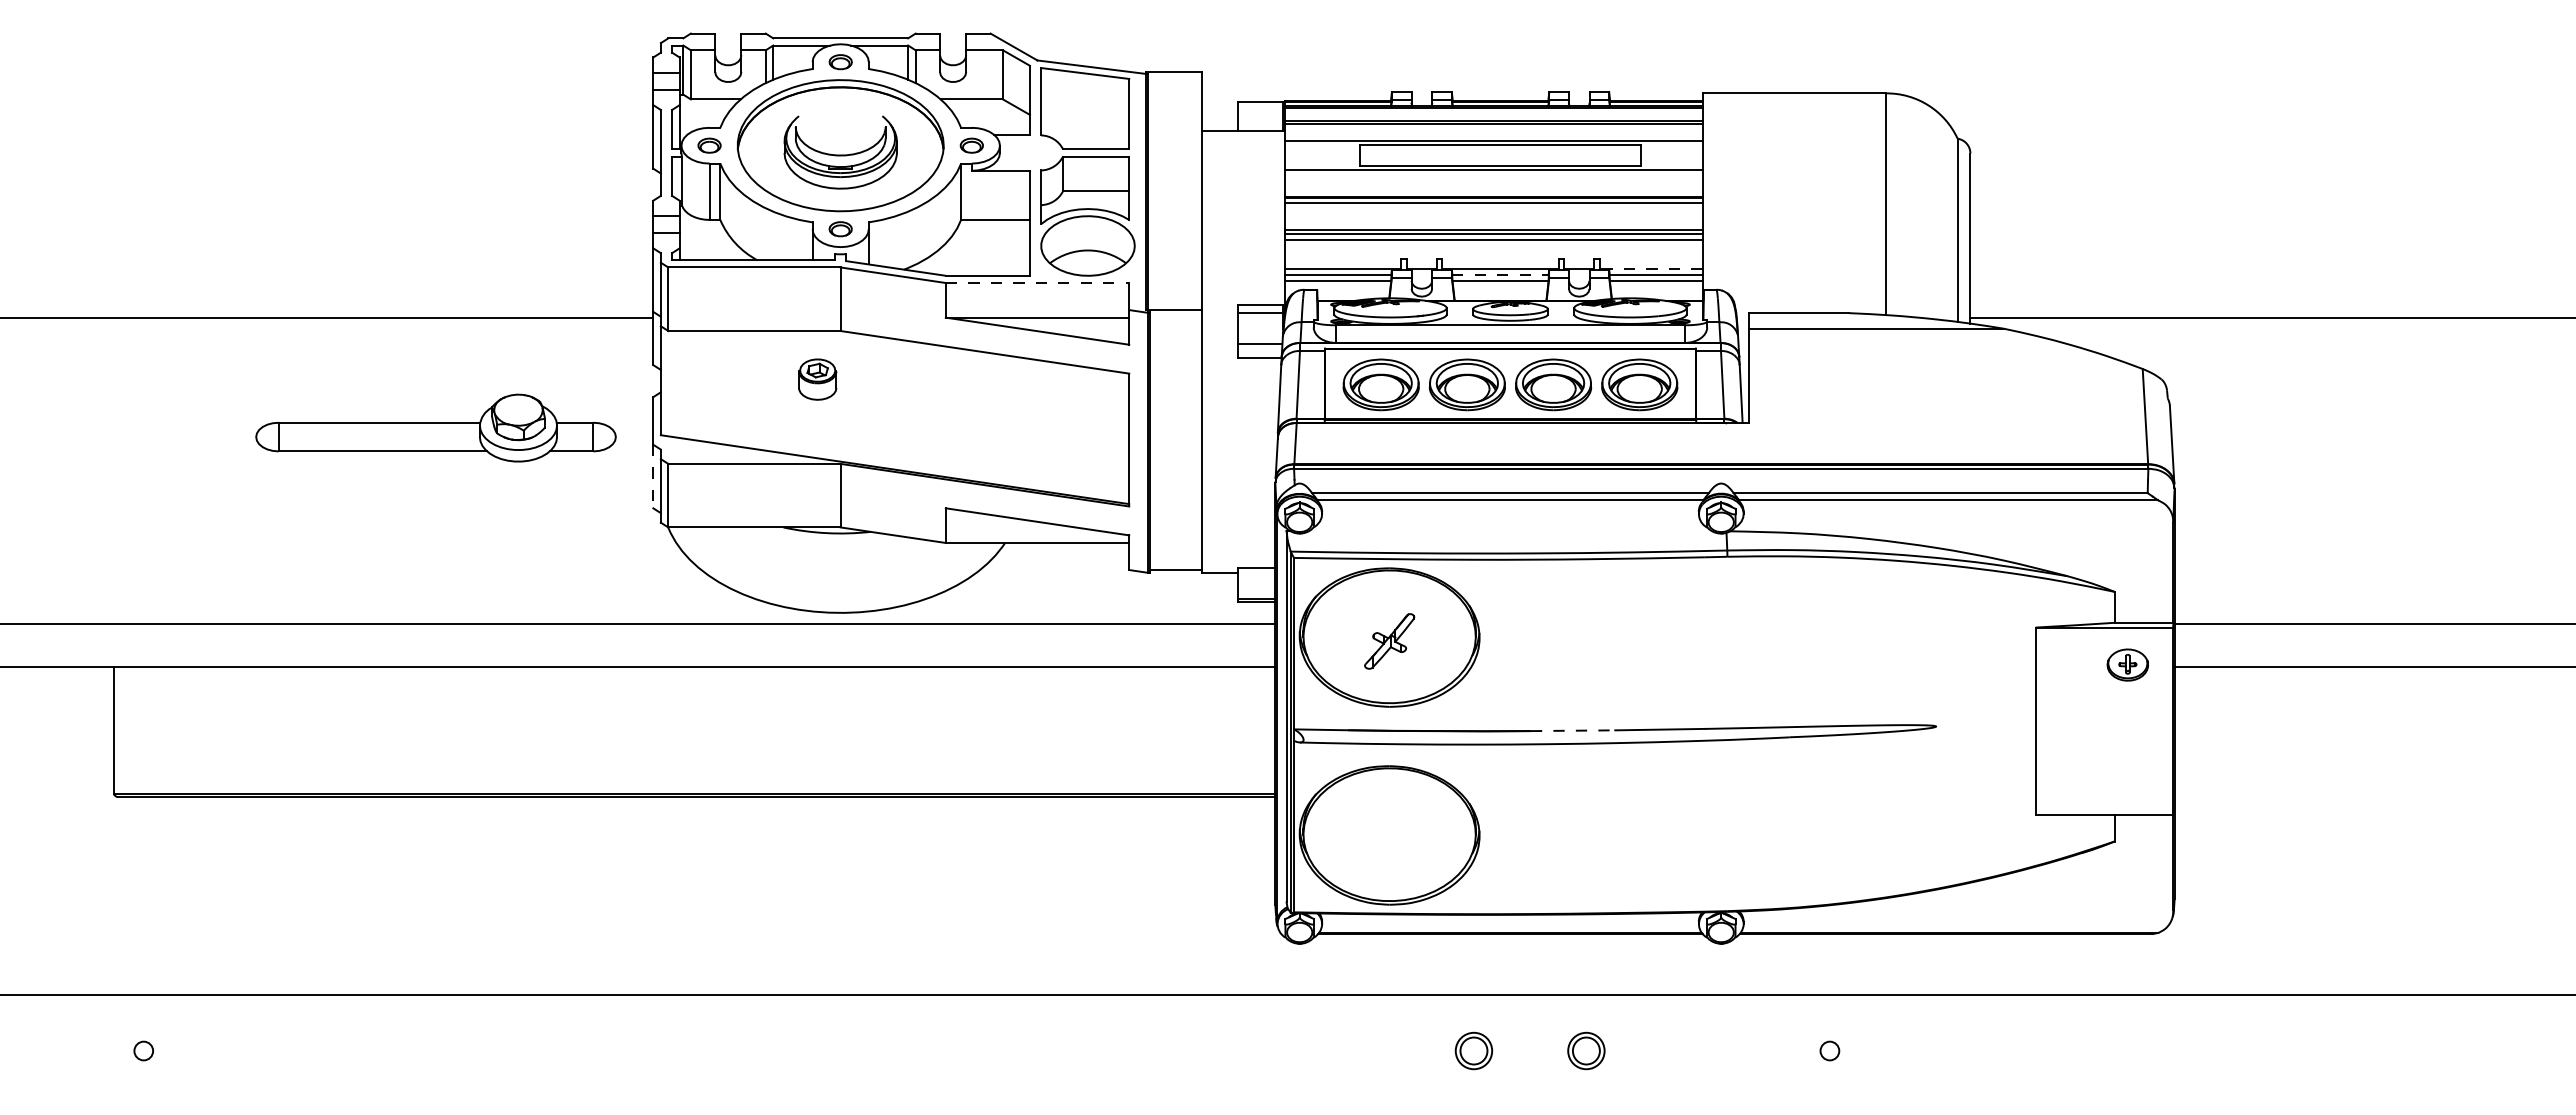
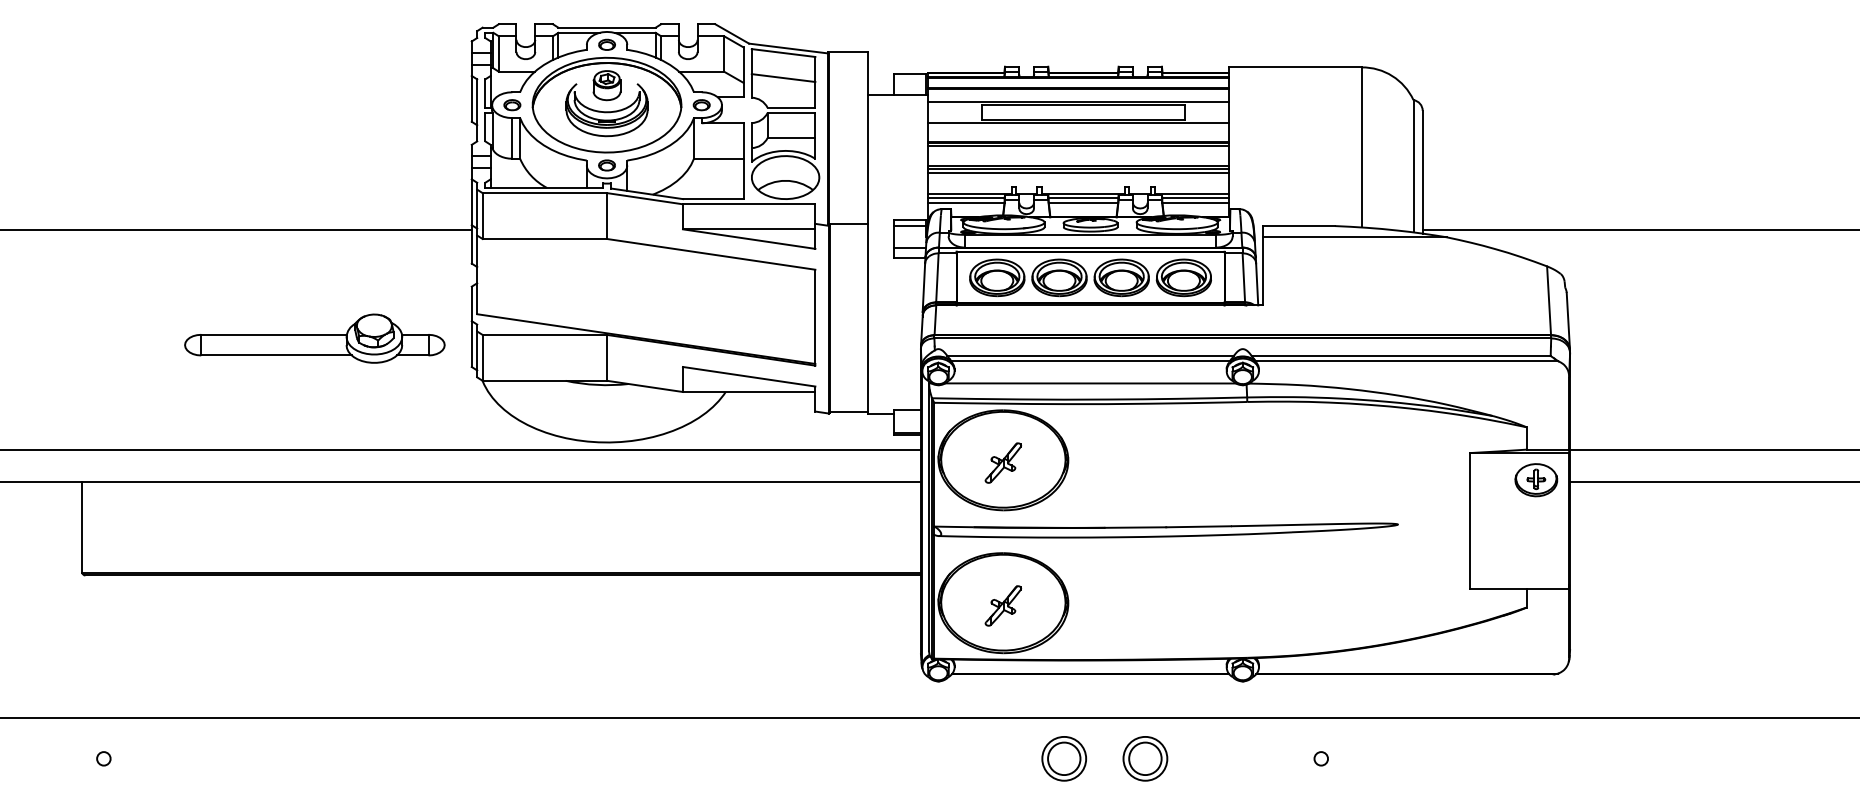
line: (1085, 107) -> (783, 77), added
line: (1650, 268) -> (1191, 193), dashed -> solid
line: (1501, 274) -> (1084, 198), dashed -> solid
line: (1037, 283) -> (749, 204), dashed -> solid
part: (817, 379) -> (606, 85), moved
part: (435, 427) -> (314, 338), moved
line: (653, 476) -> (471, 344), dashed -> solid
line: (1510, 531) -> (1090, 383), added
part: (2127, 664) -> (1536, 479), size x1.43
line: (1573, 730) -> (1136, 527), dashed -> solid
part: (1389, 839) -> (1003, 606), added
part: (1473, 1050) -> (1063, 758), size x1.67
part: (1586, 1050) -> (1145, 758), size x1.67

